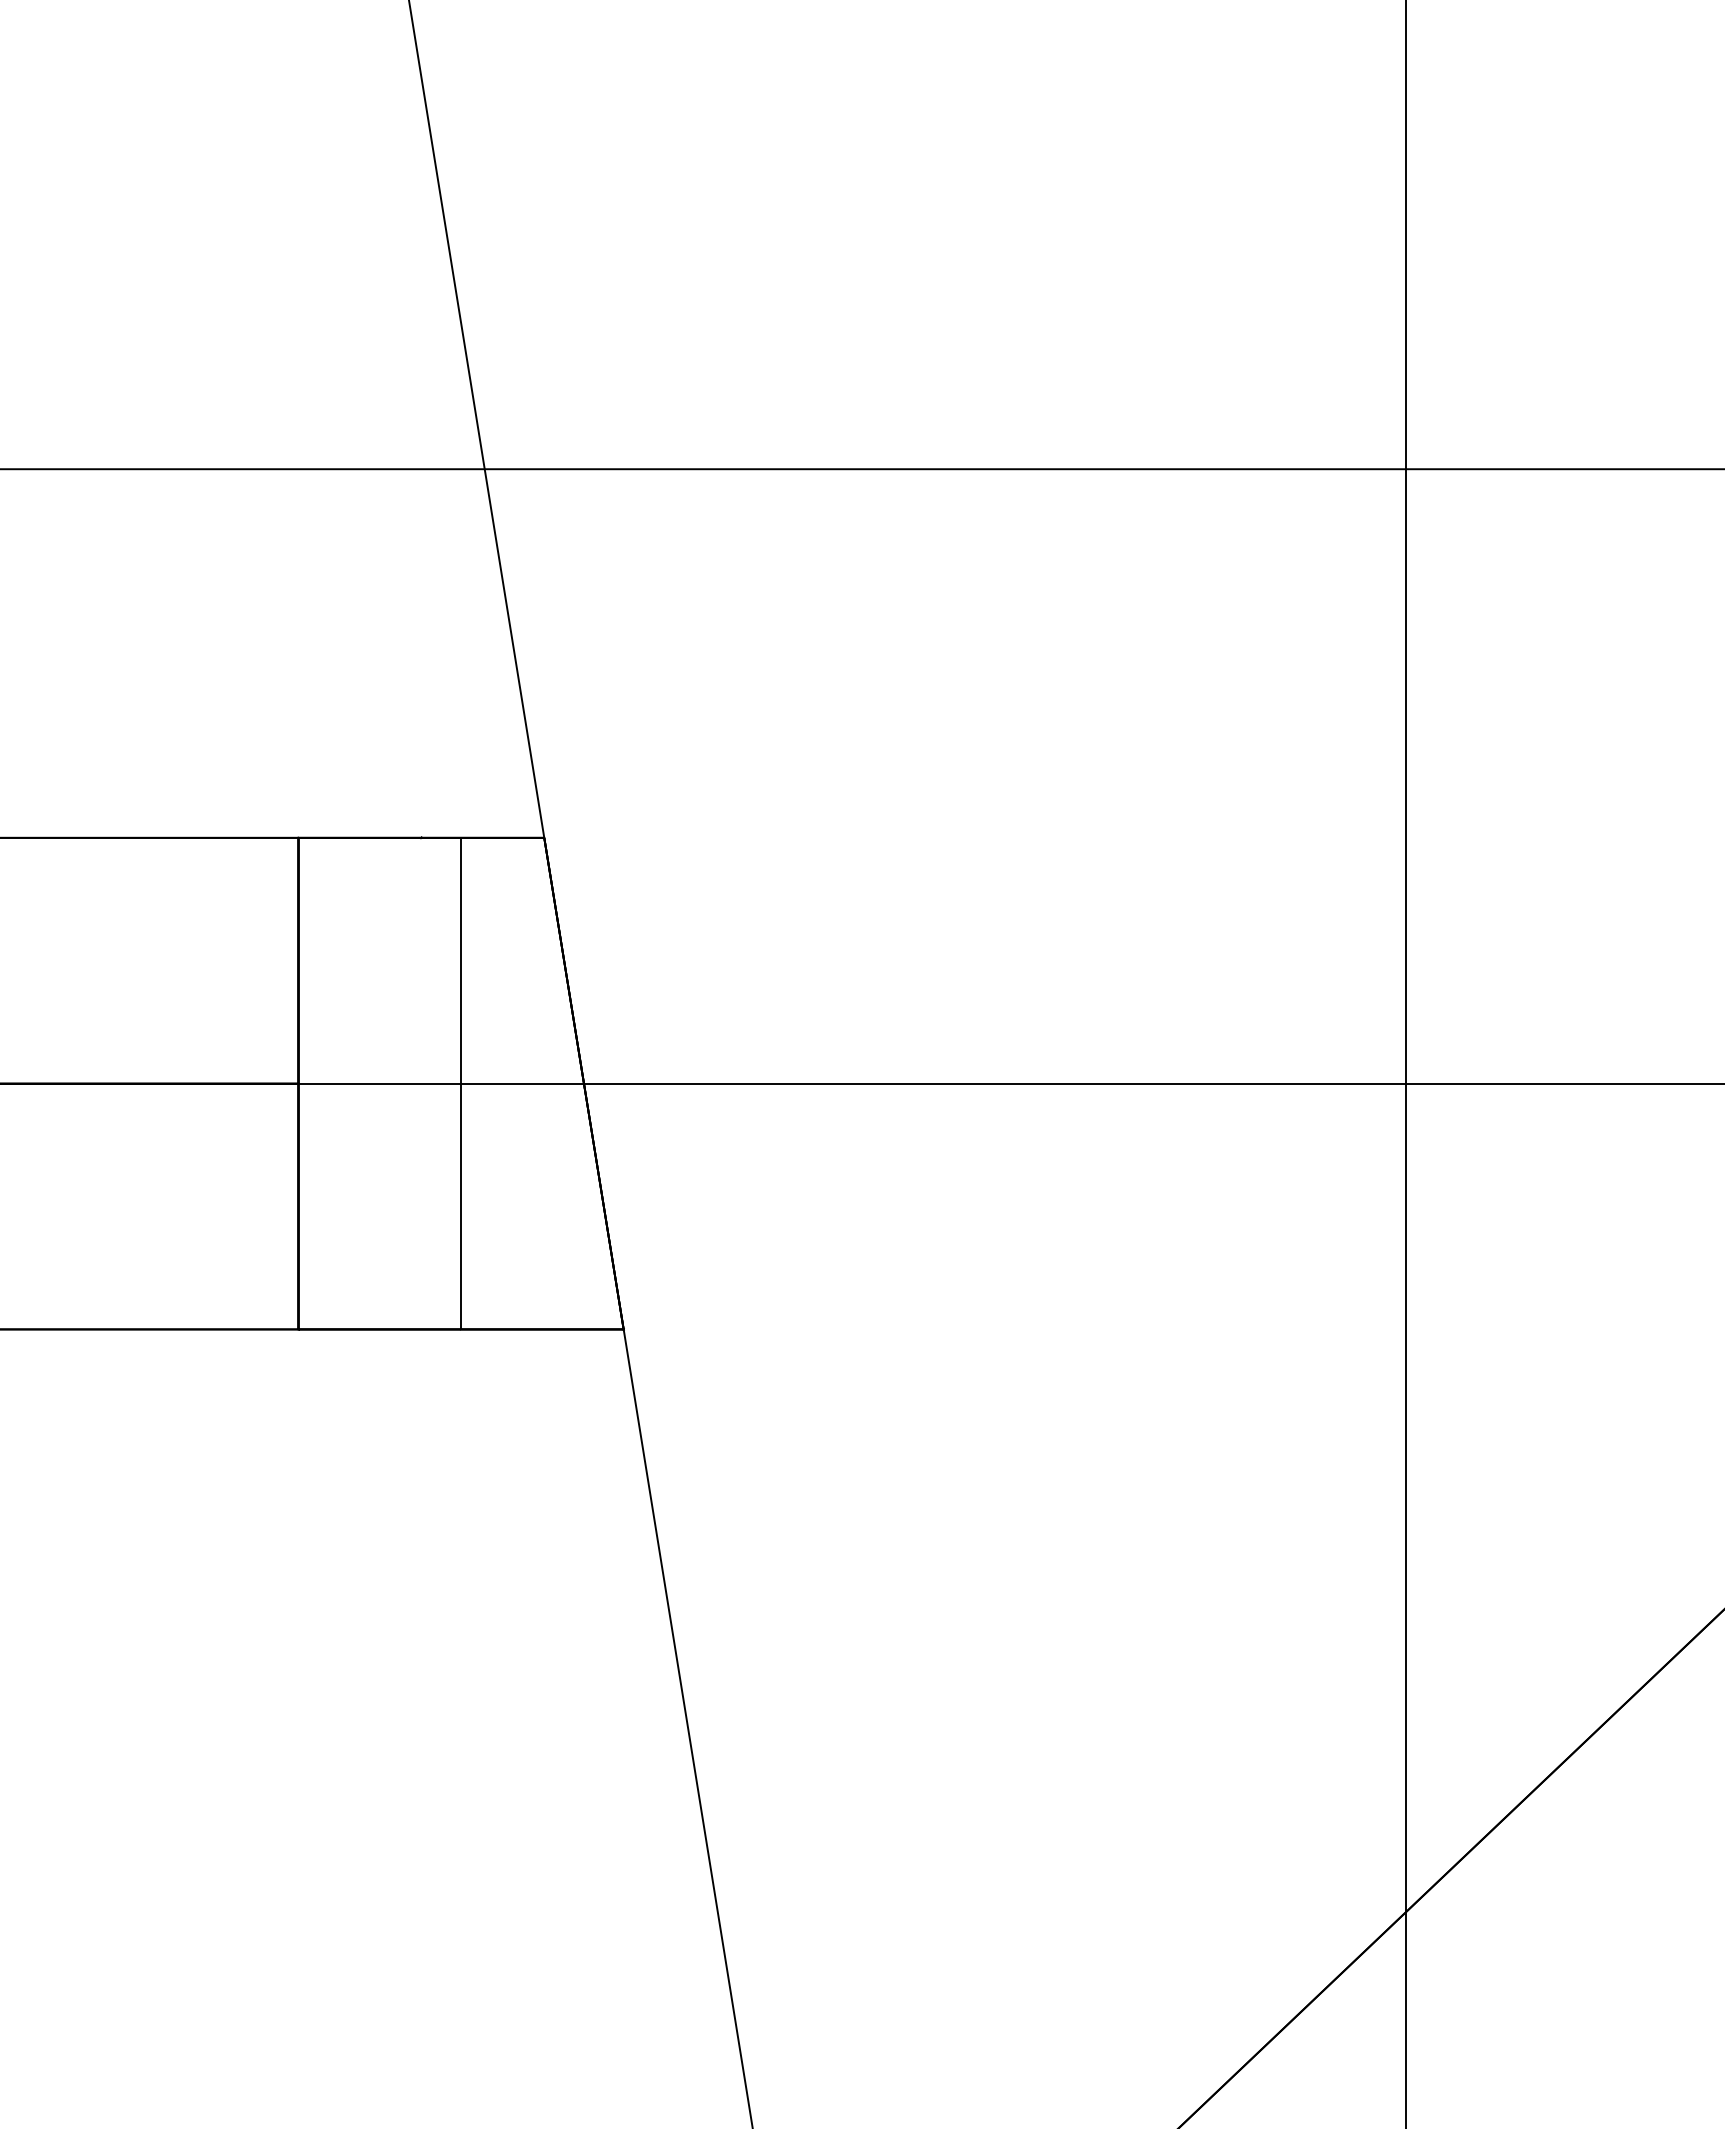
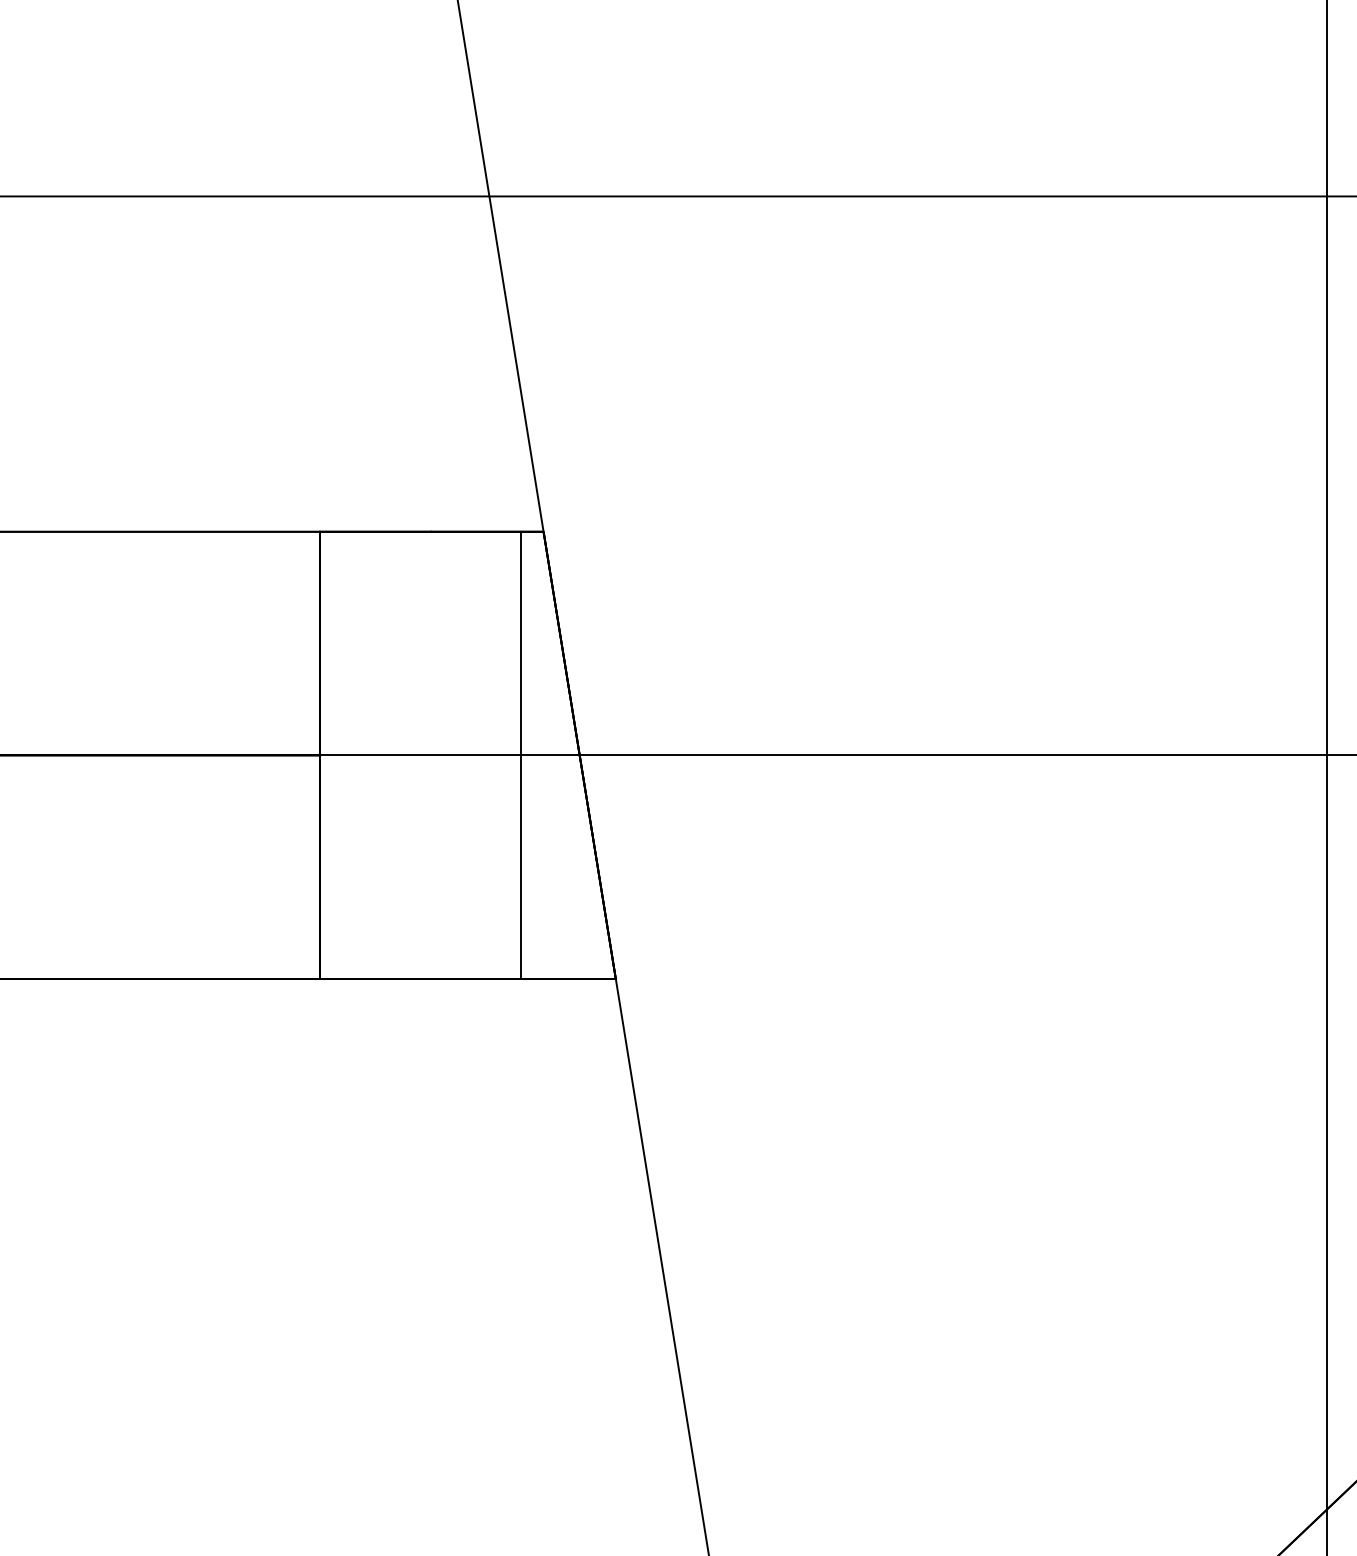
line: (461, 1083) -> (521, 755), moved

